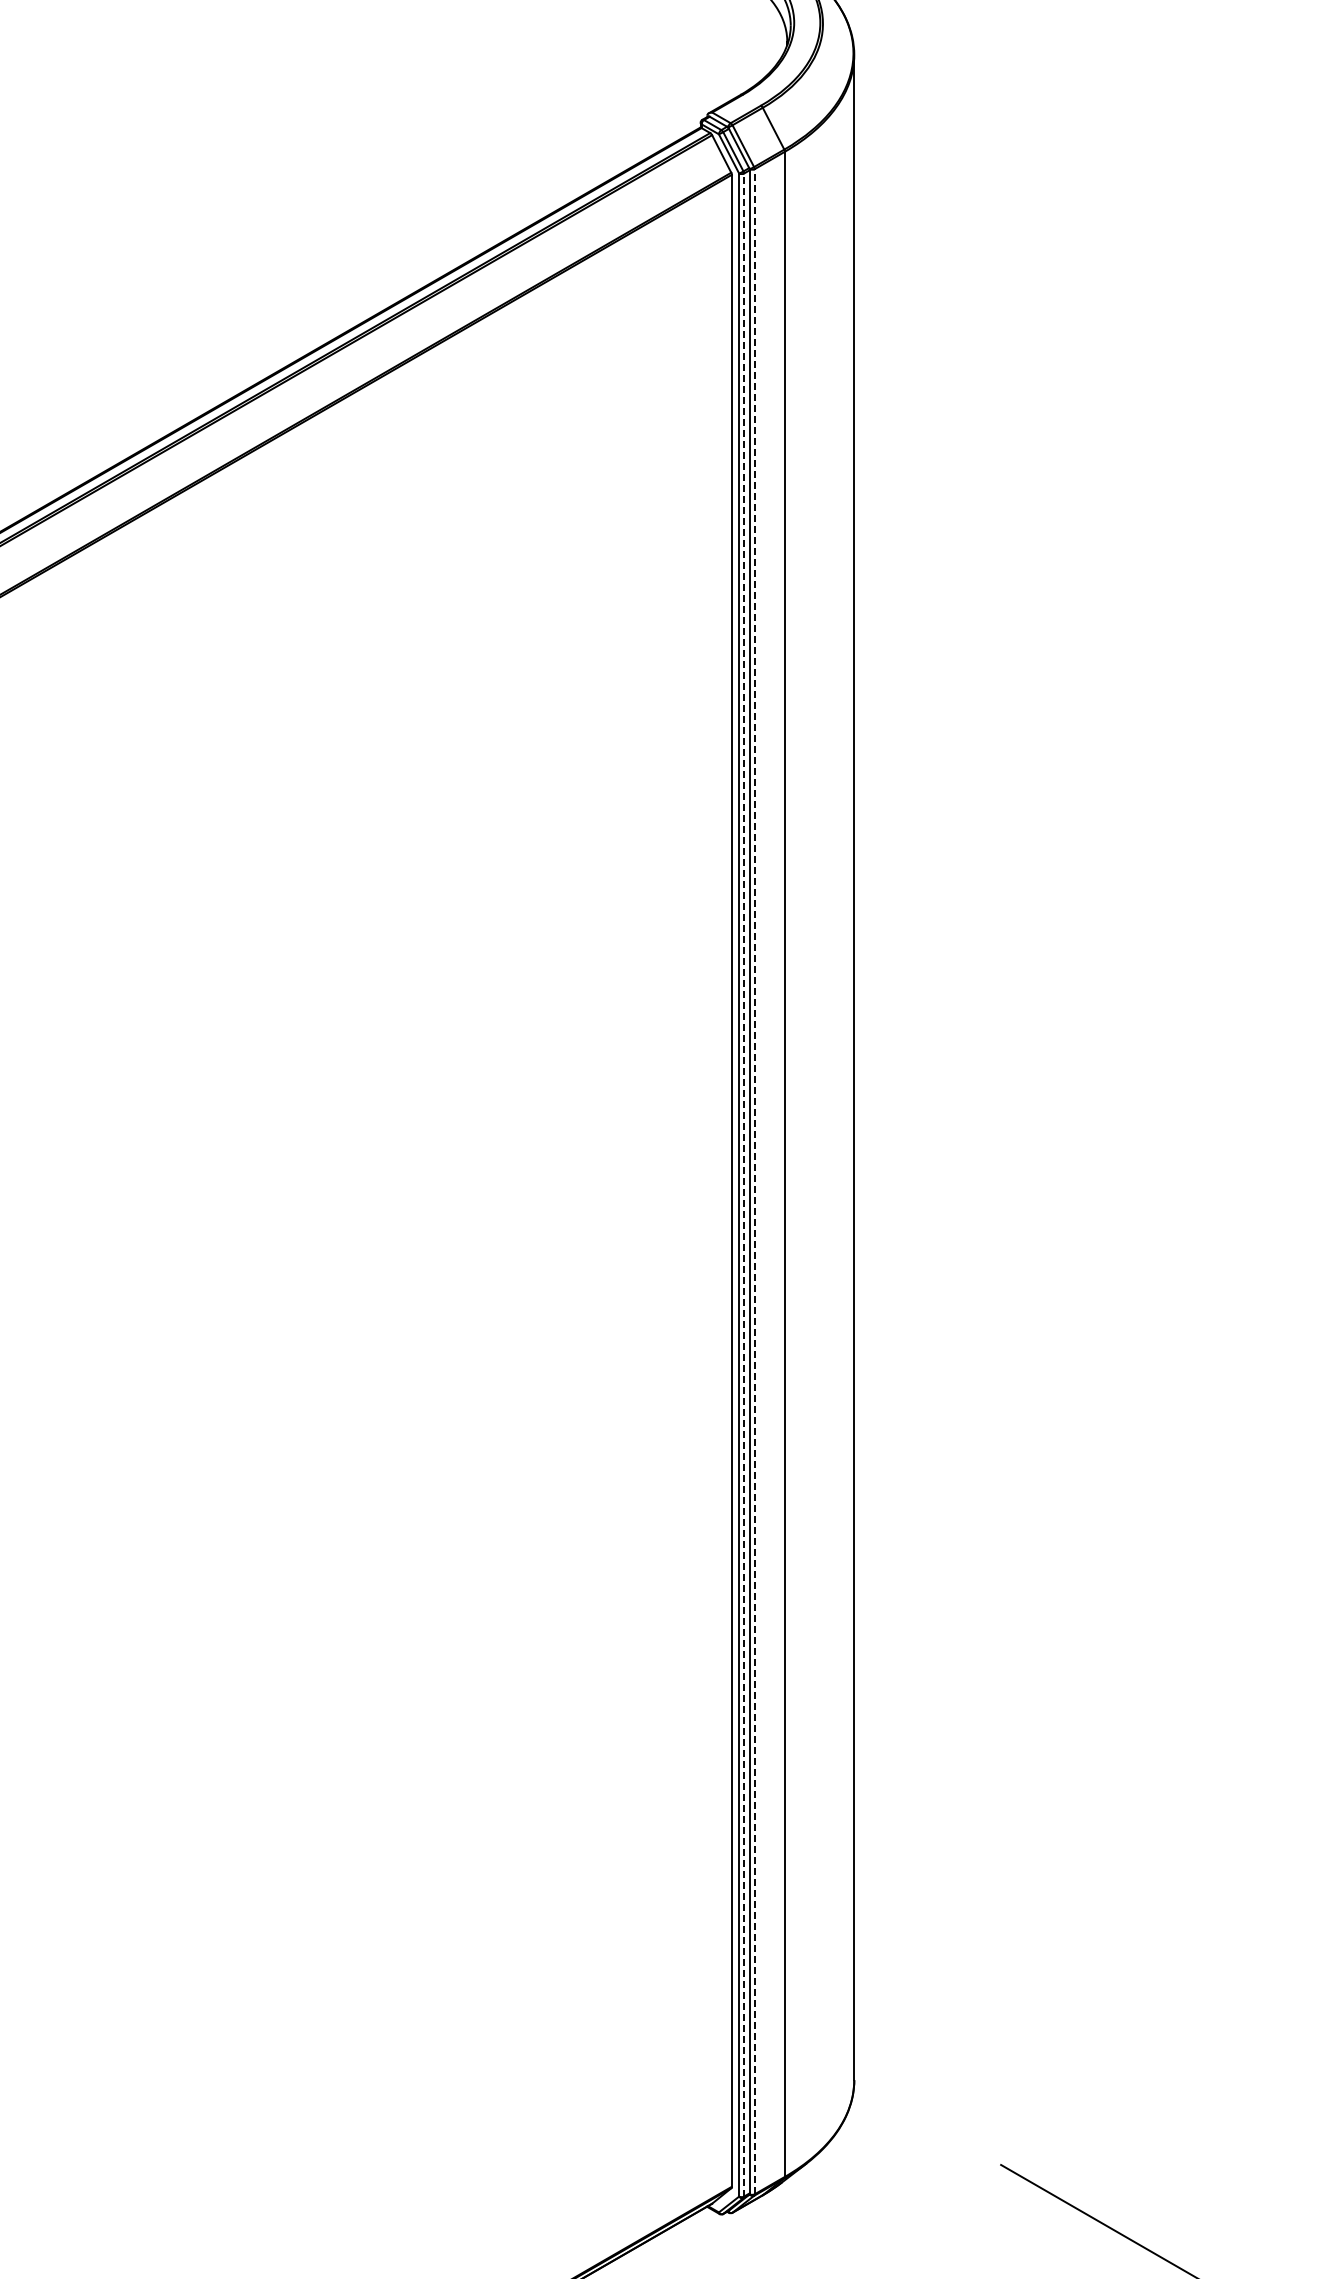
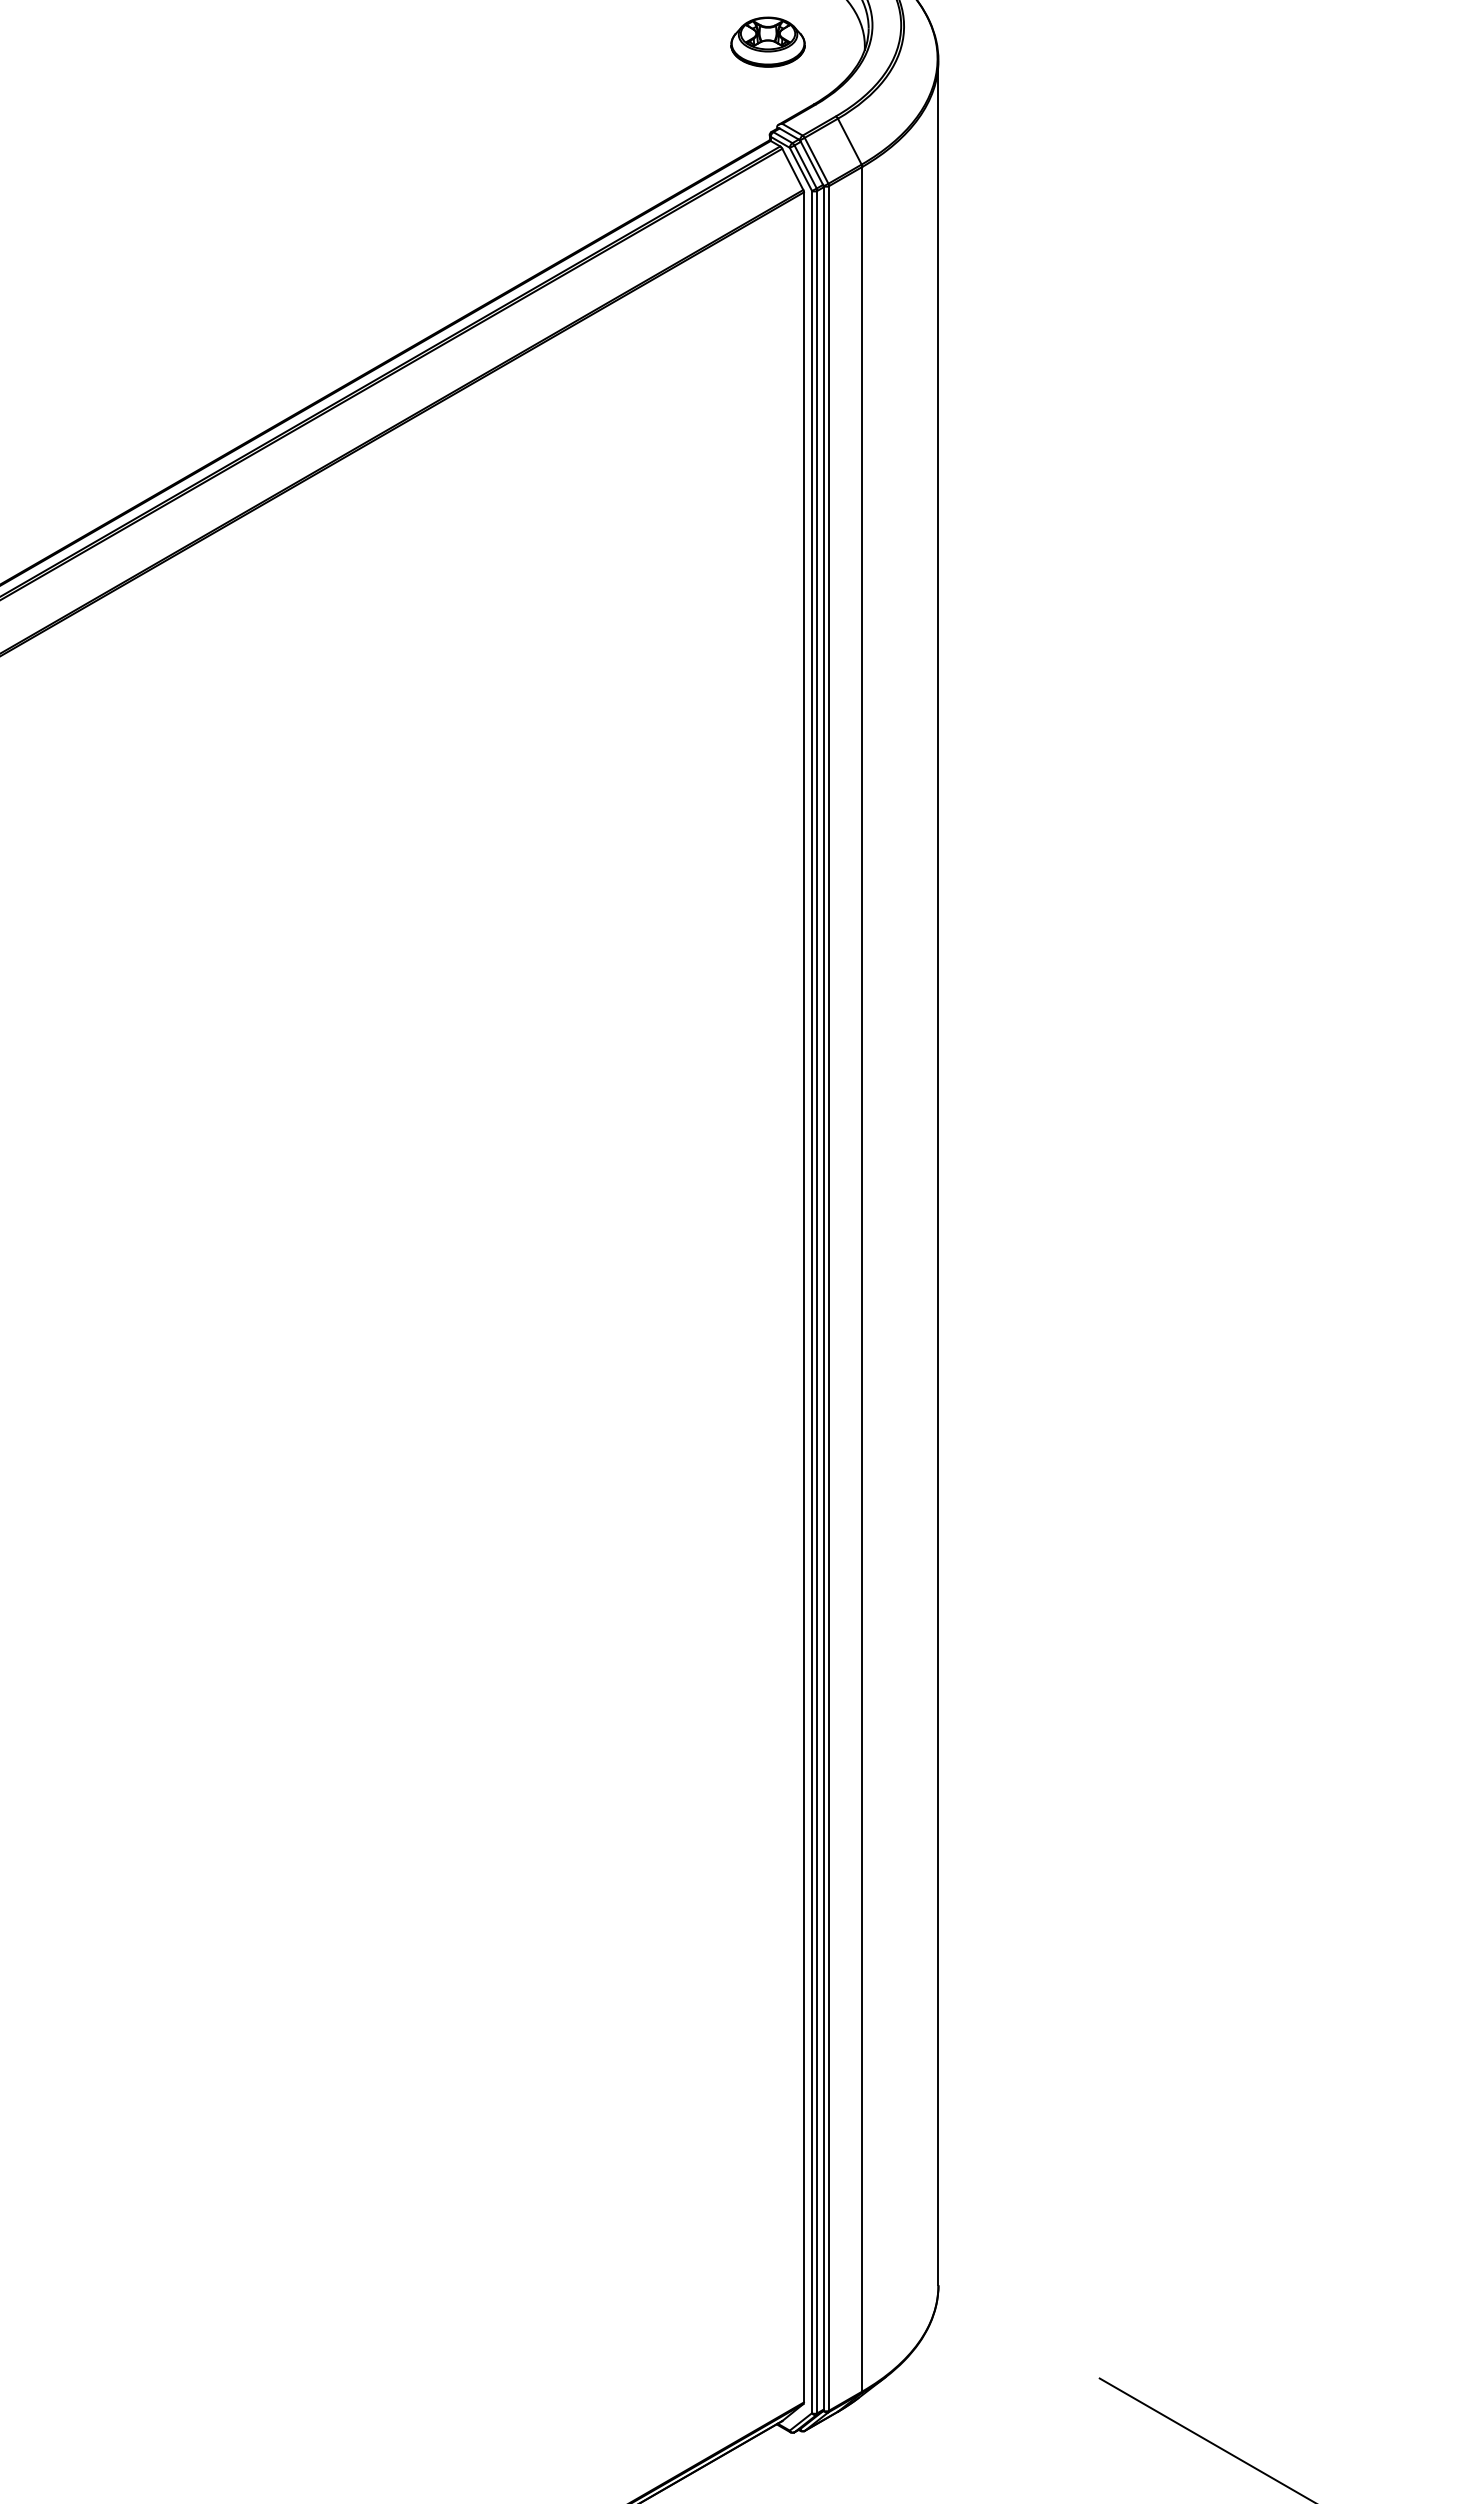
part: (698, 37) -> (767, 41), added
line: (754, 1181) -> (828, 1298), dashed -> solid
line: (744, 1185) -> (817, 1302), dashed -> solid

